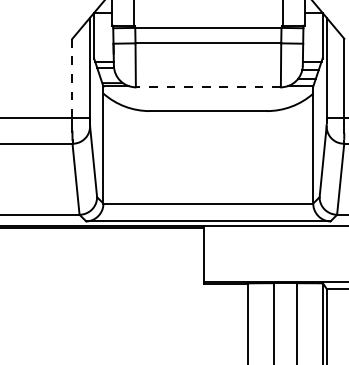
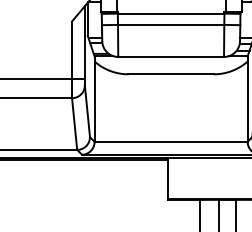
line: (72, 78) -> (72, 50), dashed -> solid
line: (207, 87) -> (170, 57), dashed -> solid

